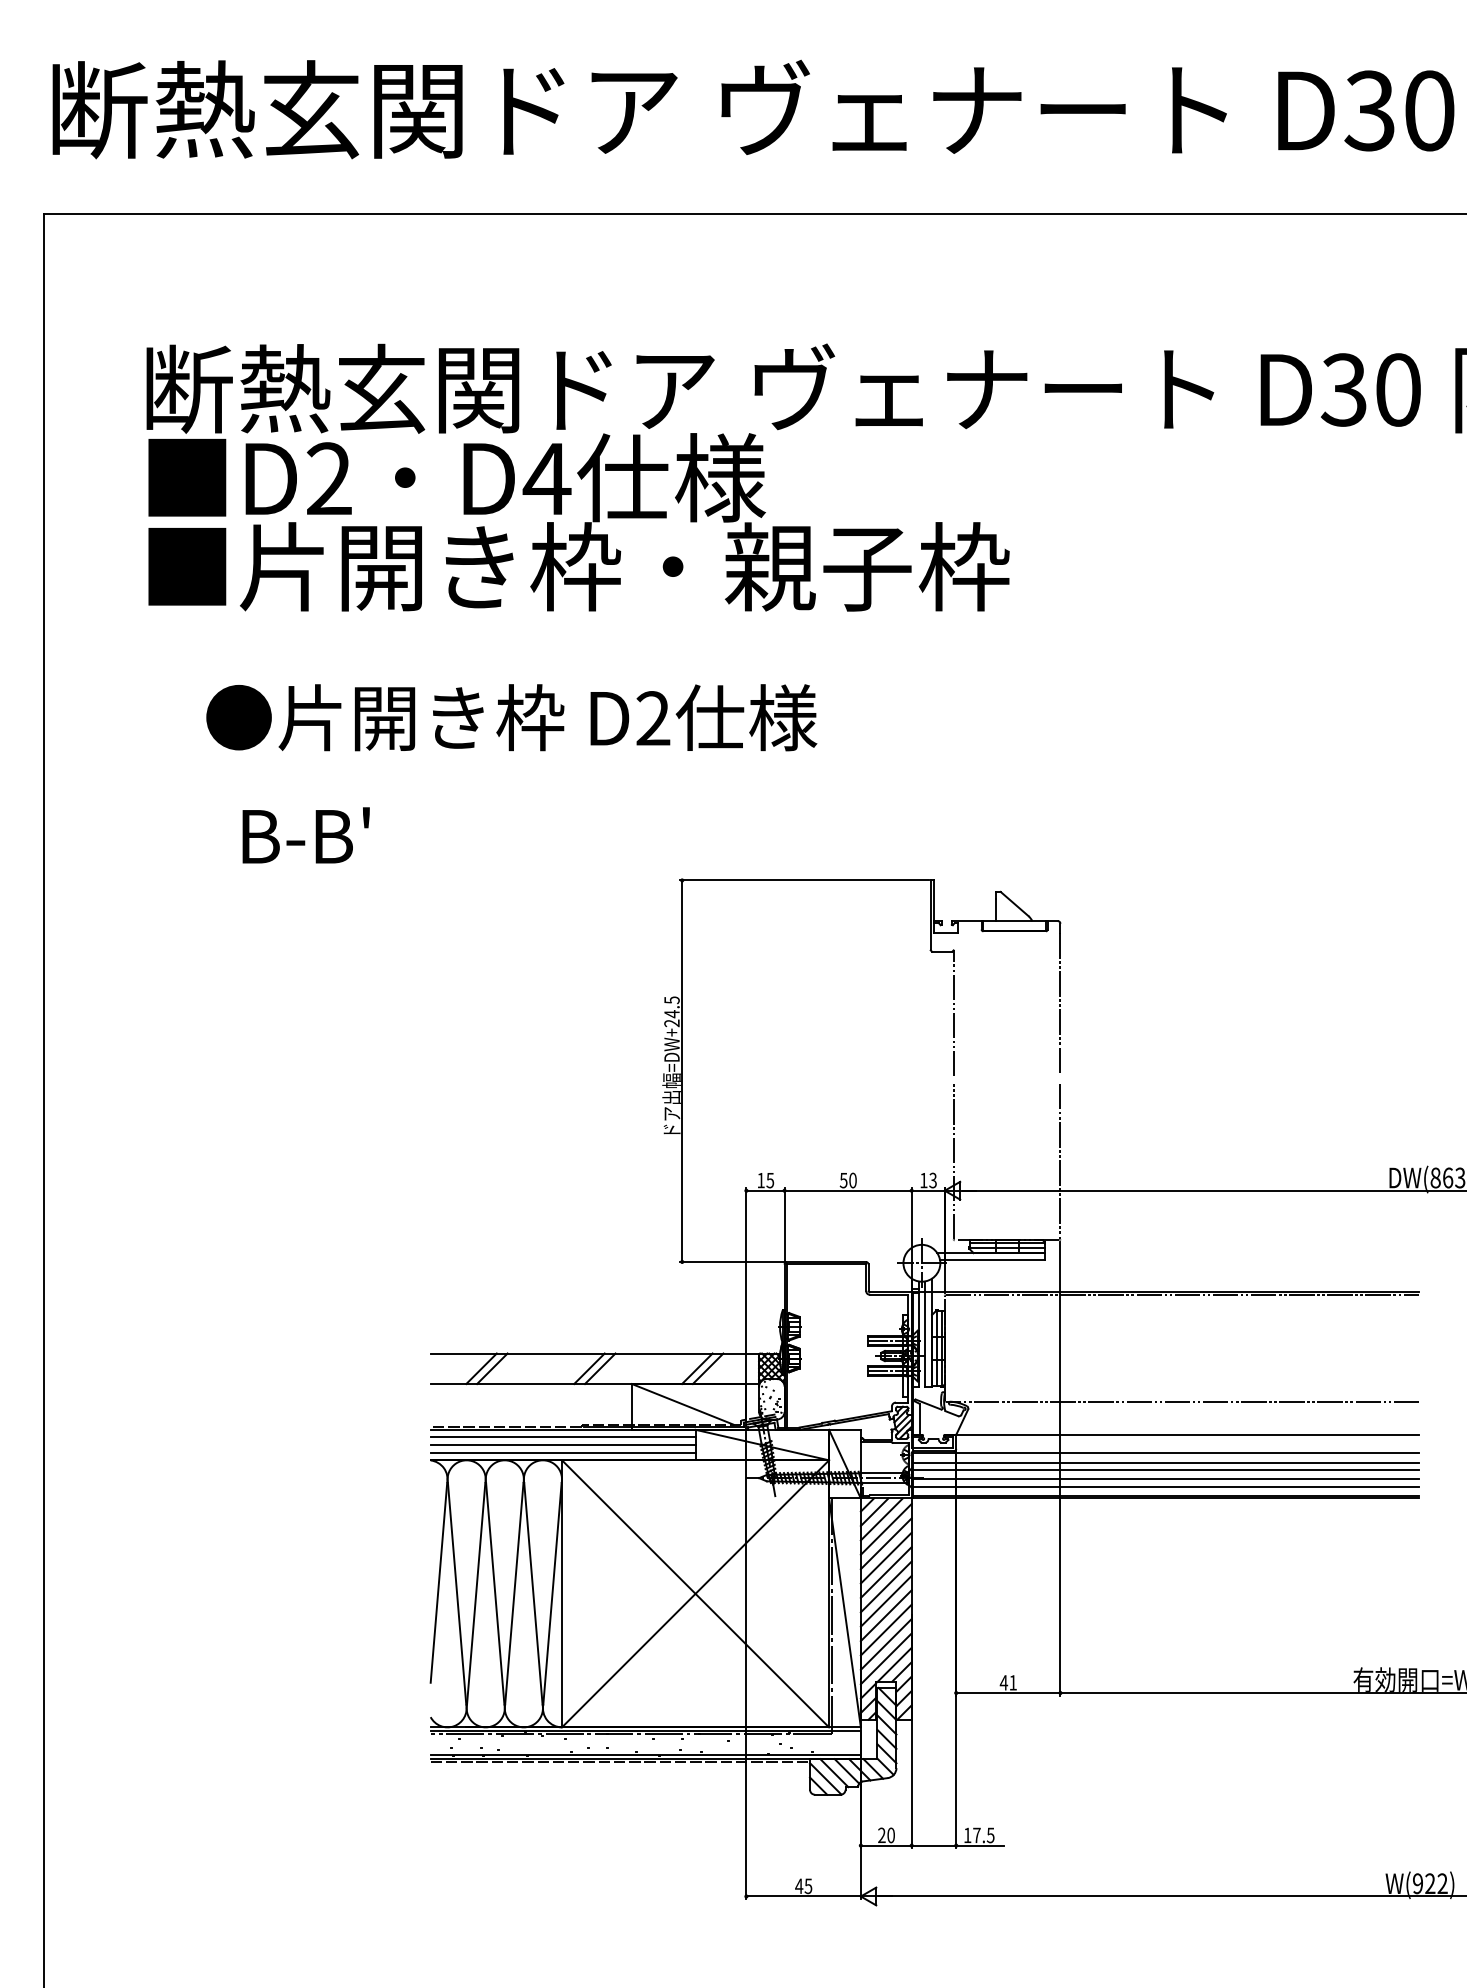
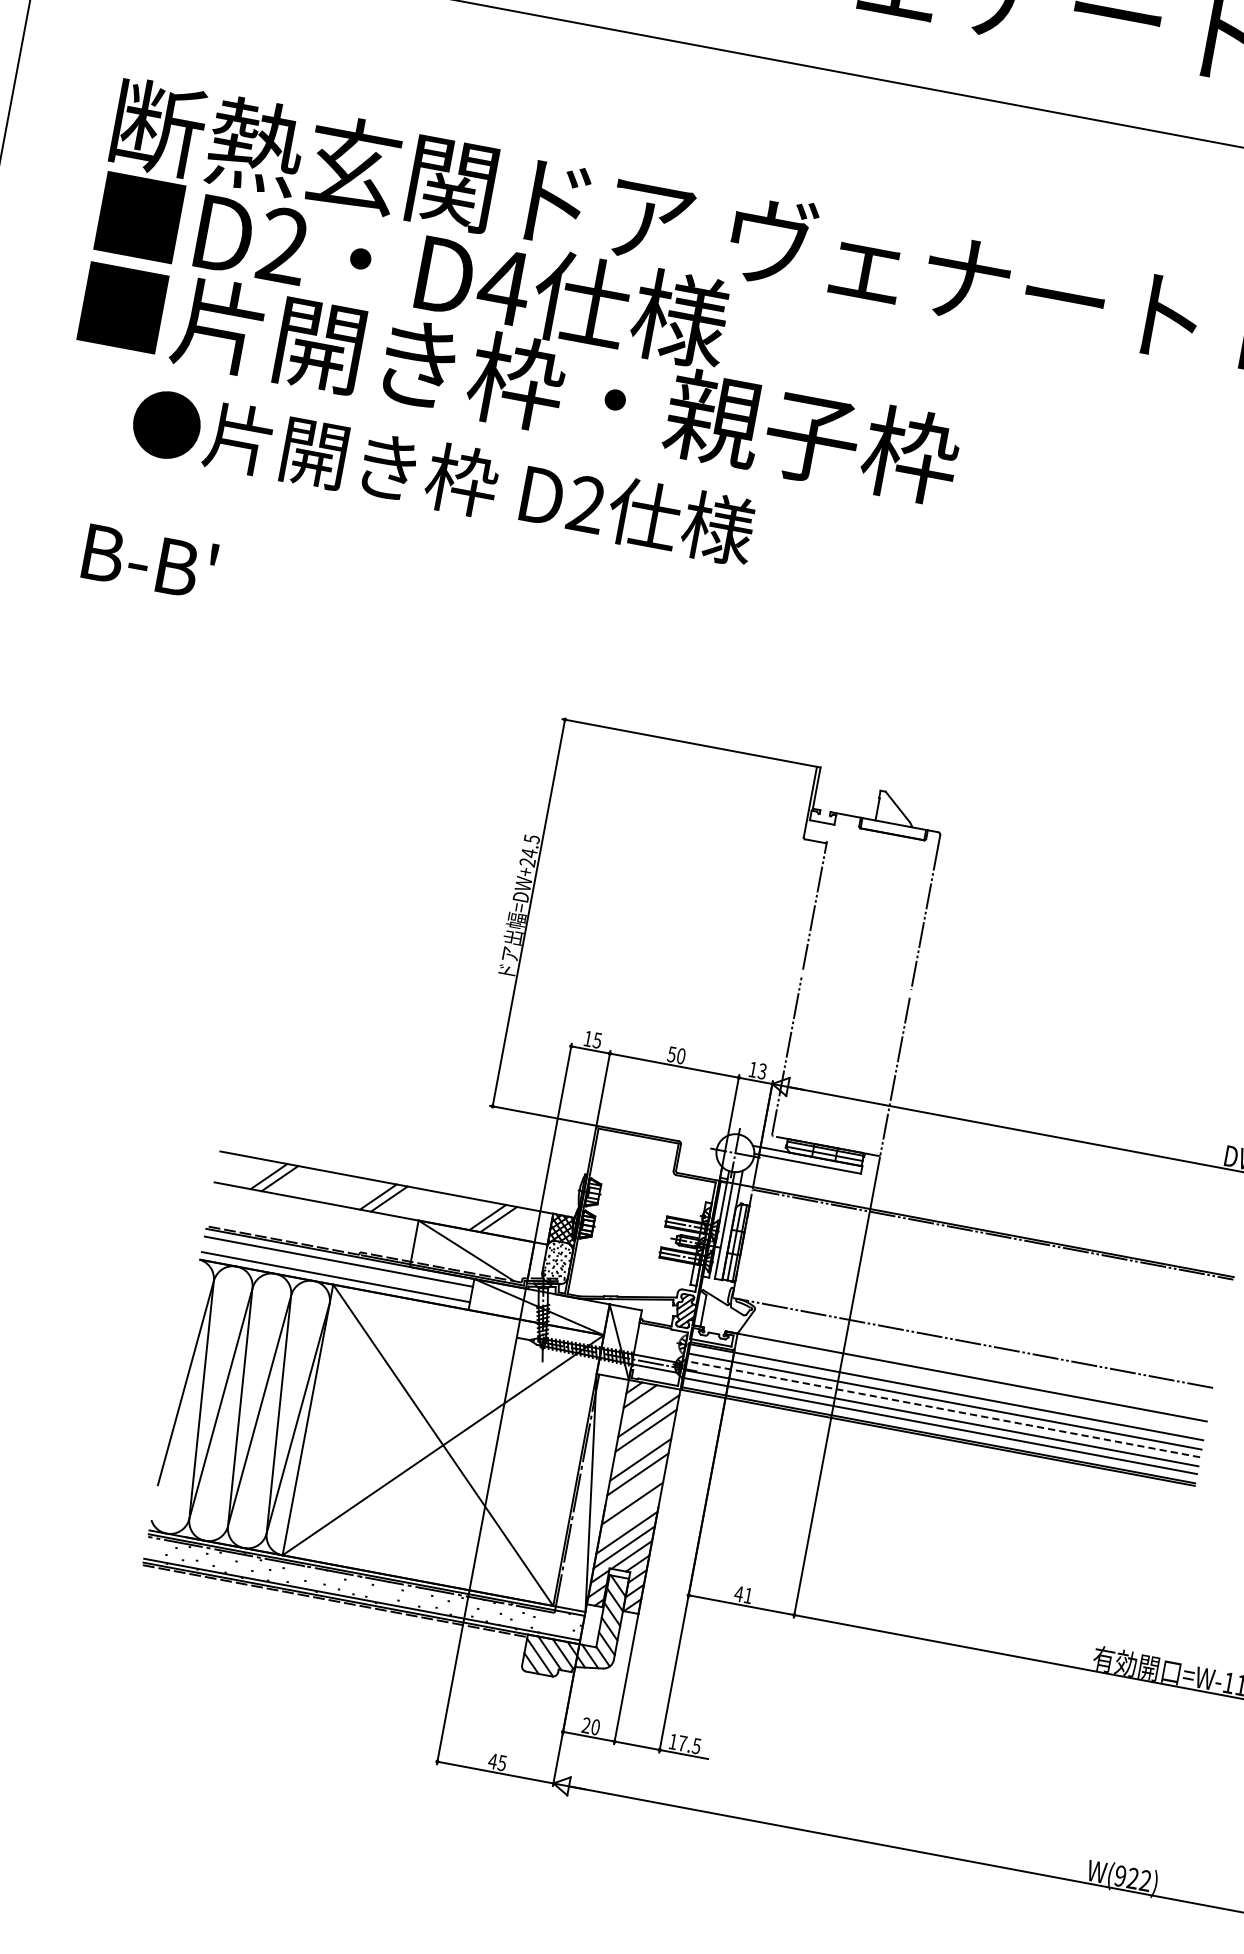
text: (511, 717) -> (443, 476), moved
text: (305, 835) -> (149, 561), moved
line: (563, 1445) -> (337, 1269), removed
line: (1165, 1470) -> (943, 1409), solid -> dashed
line: (881, 1519) -> (645, 1405), removed
line: (885, 1557) -> (642, 1444), removed
line: (885, 1600) -> (634, 1488), removed
line: (885, 1629) -> (629, 1517), removed

